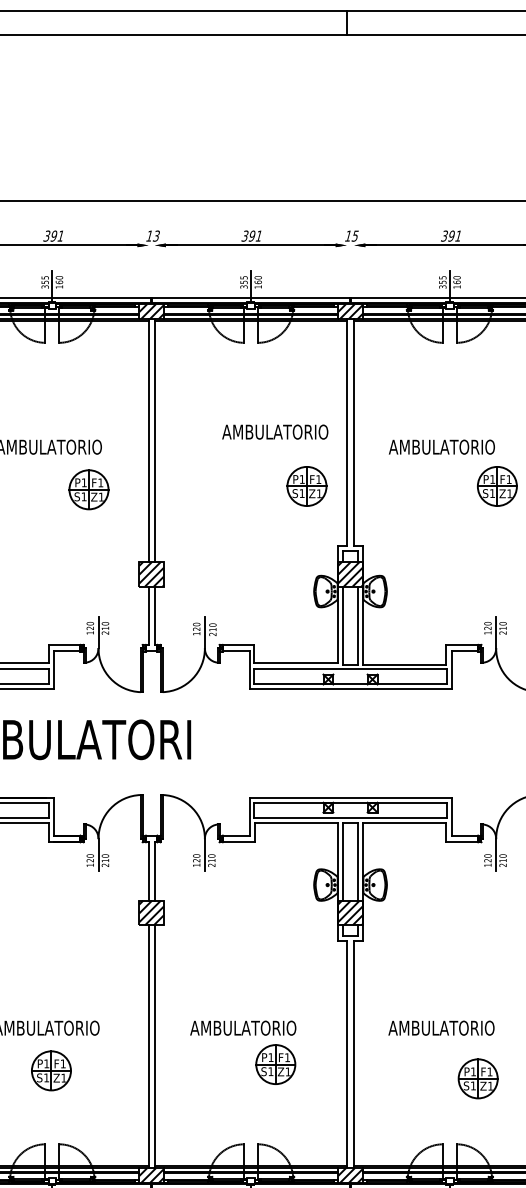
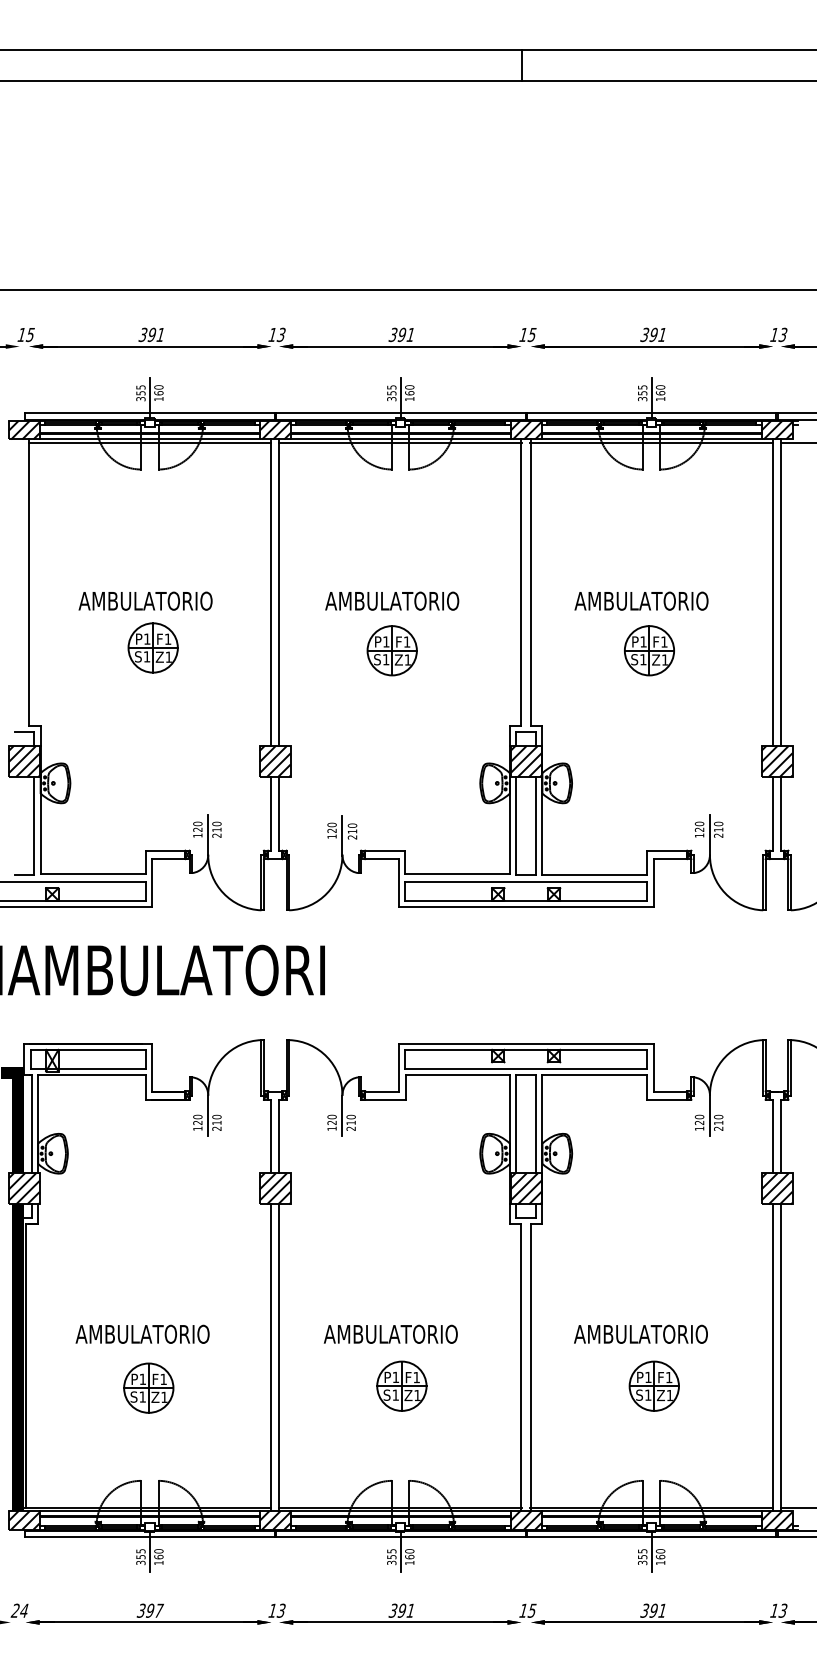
text: (275, 431) -> (392, 600), moved
part: (306, 486) -> (391, 650), moved
part: (497, 486) -> (649, 650), moved
part: (88, 489) -> (152, 647), moved
part: (275, 1063) -> (401, 1385), moved
part: (477, 1078) -> (653, 1385), moved

